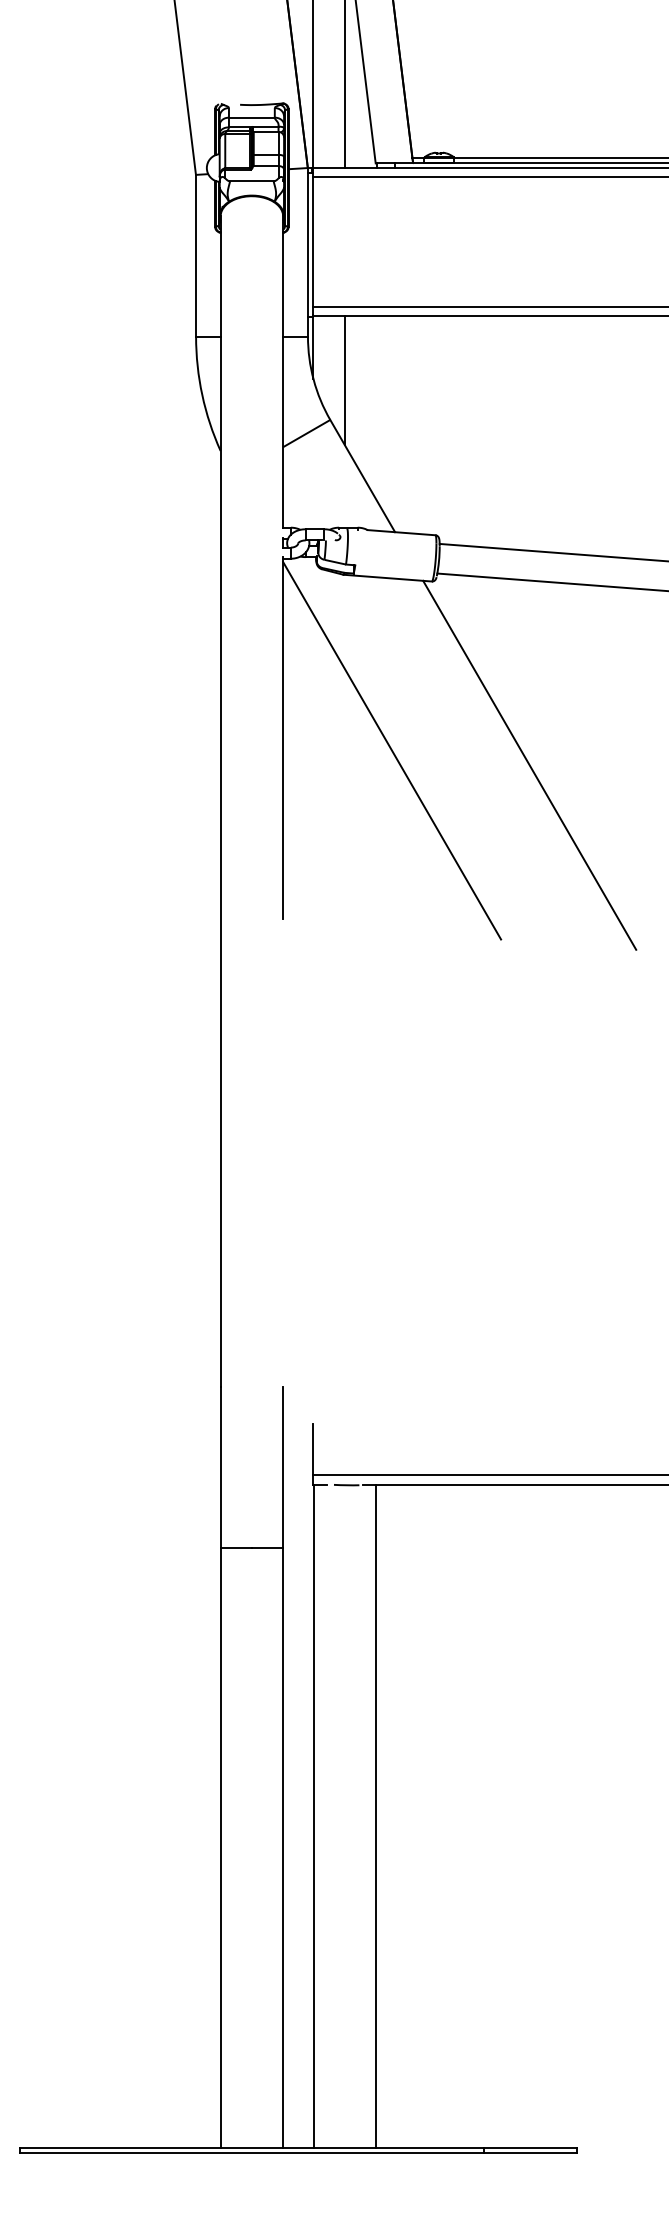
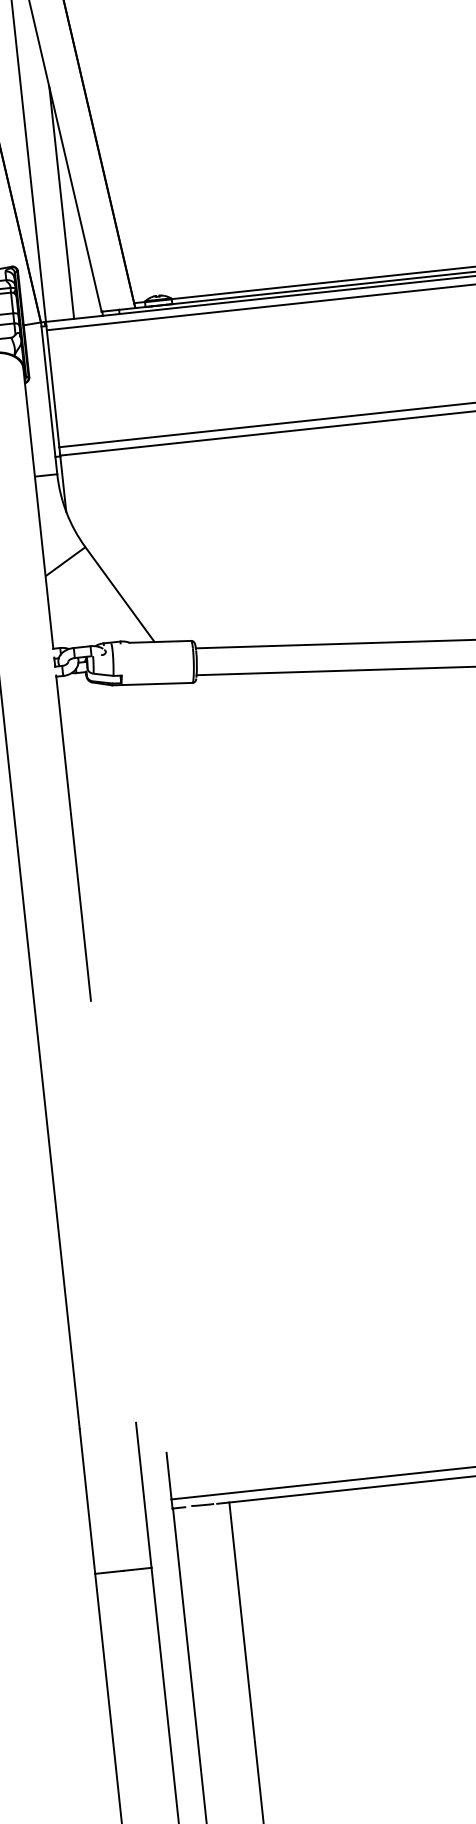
line: (344, 380) -> (94, 510), removed
line: (392, 750) -> (173, 838), removed
line: (529, 764) -> (298, 838), removed

